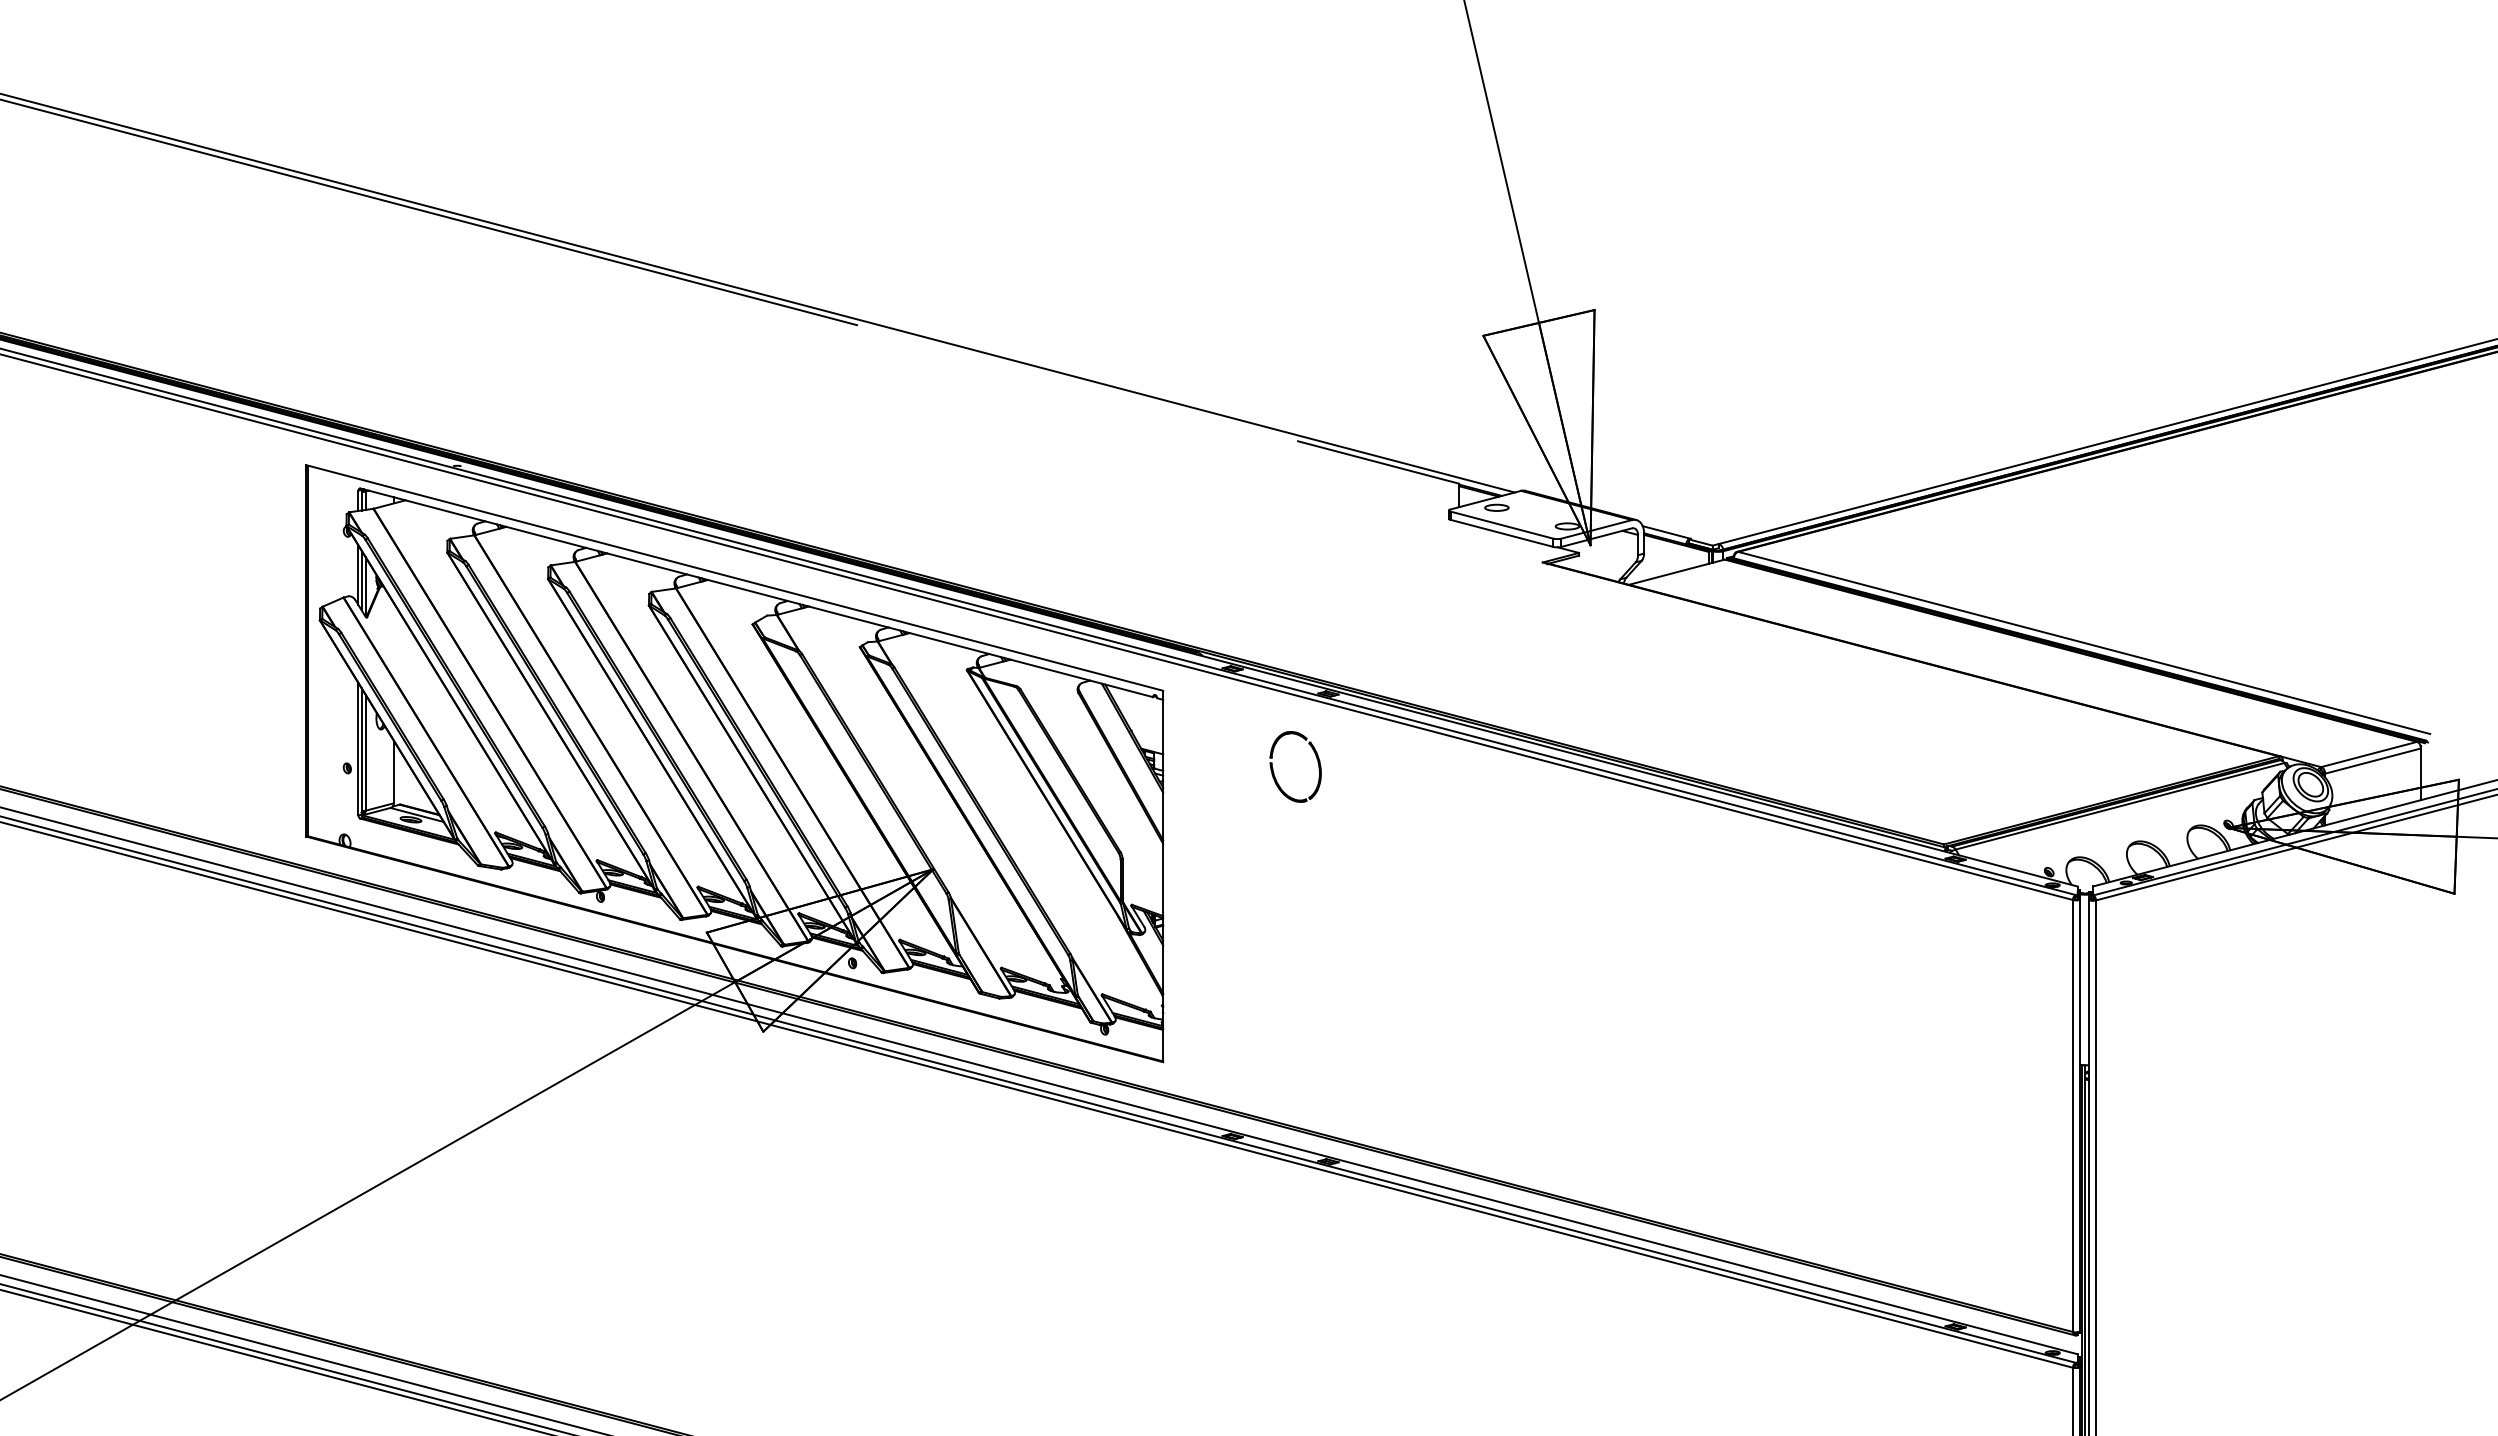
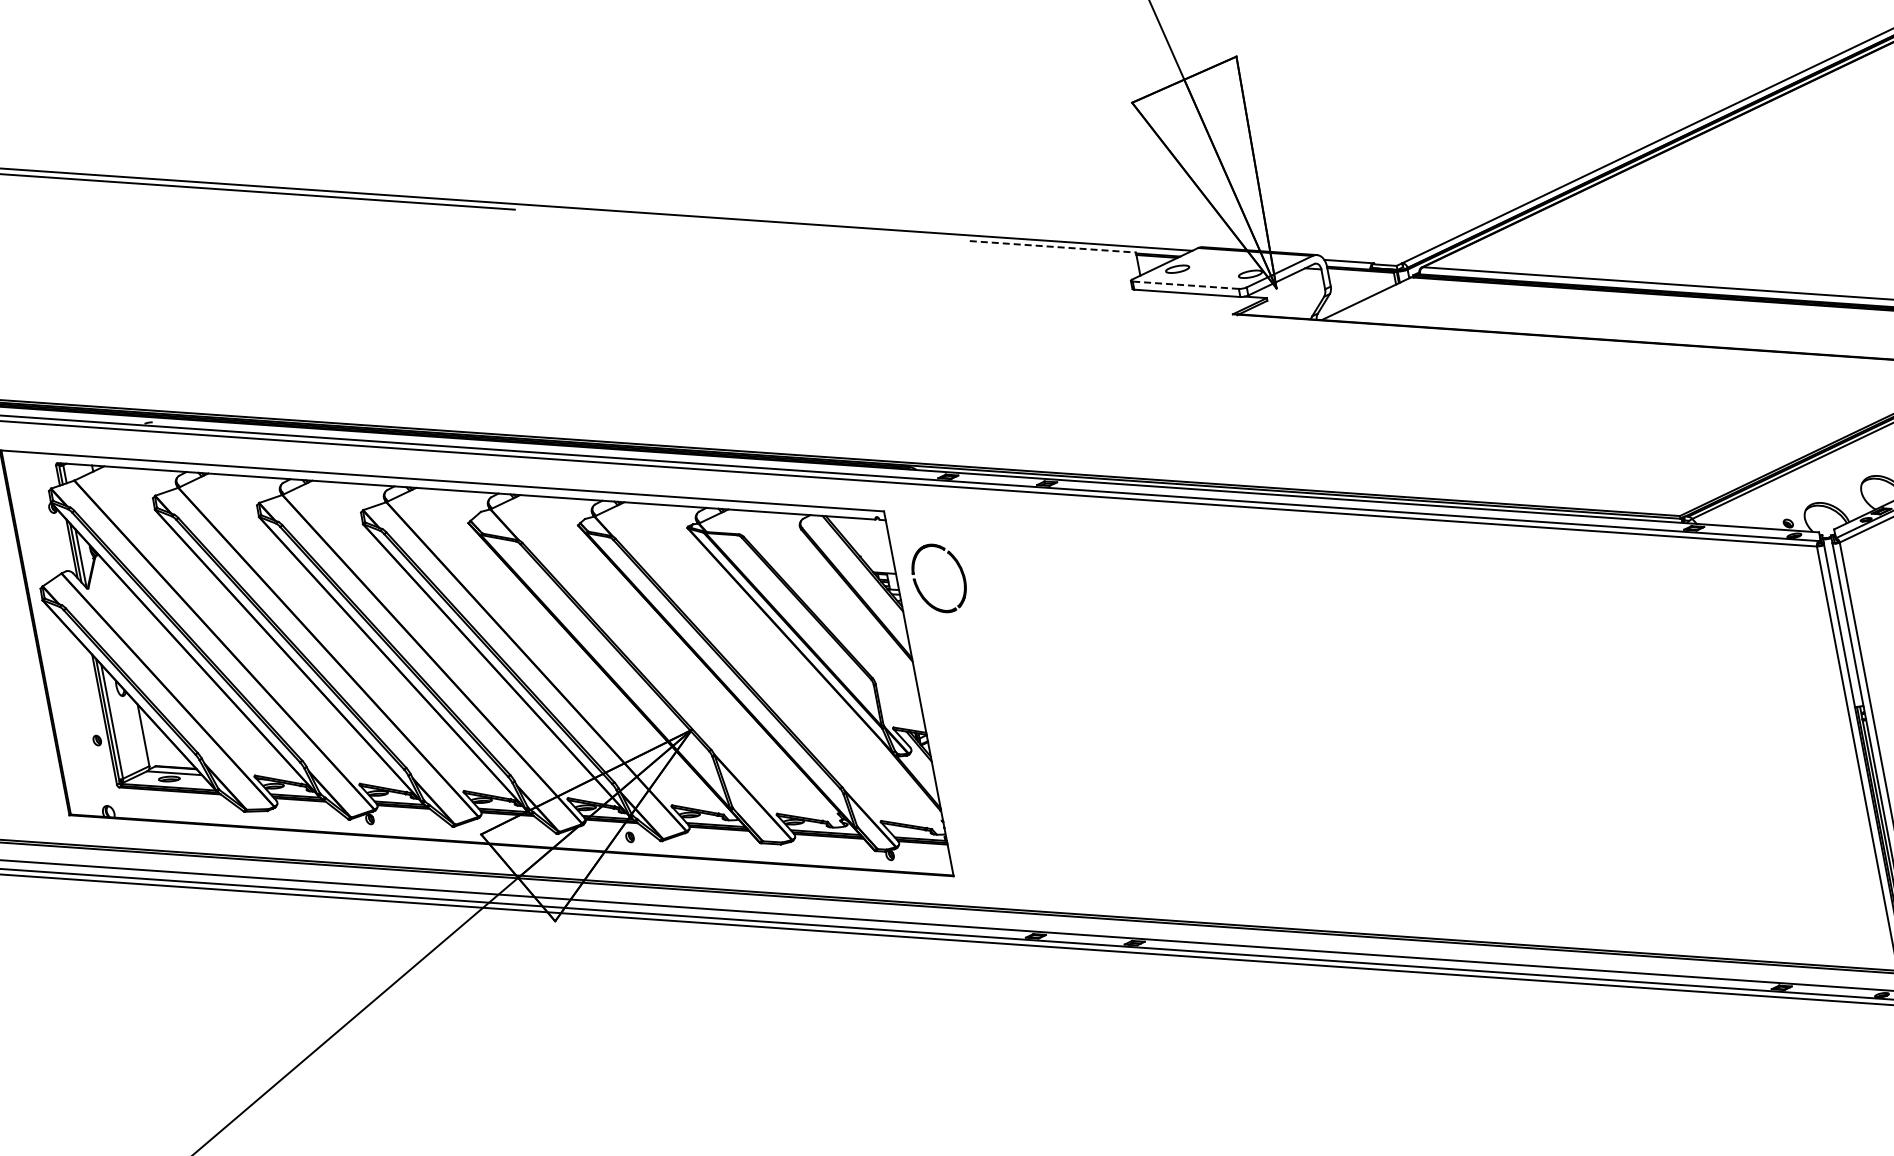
line: (1379, 462) -> (1053, 246), solid -> dashed
line: (1501, 525) -> (1185, 285), solid -> dashed
part: (1274, 772) -> (919, 587), moved

